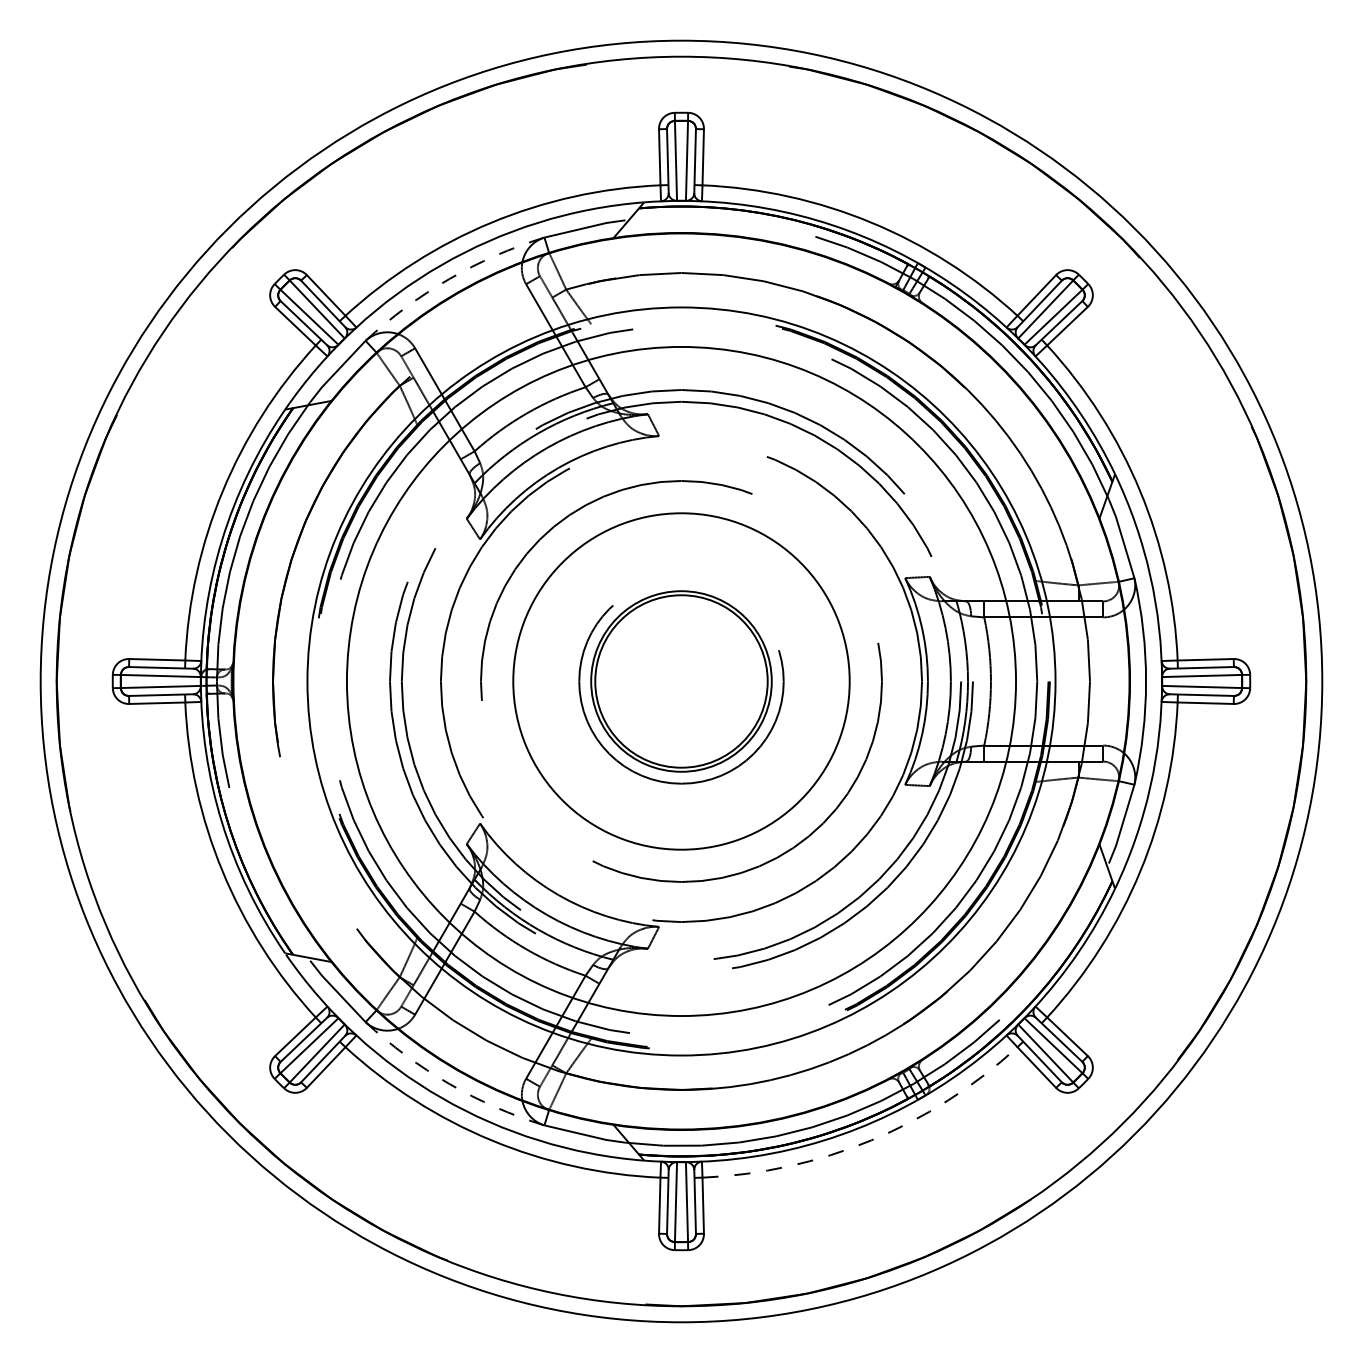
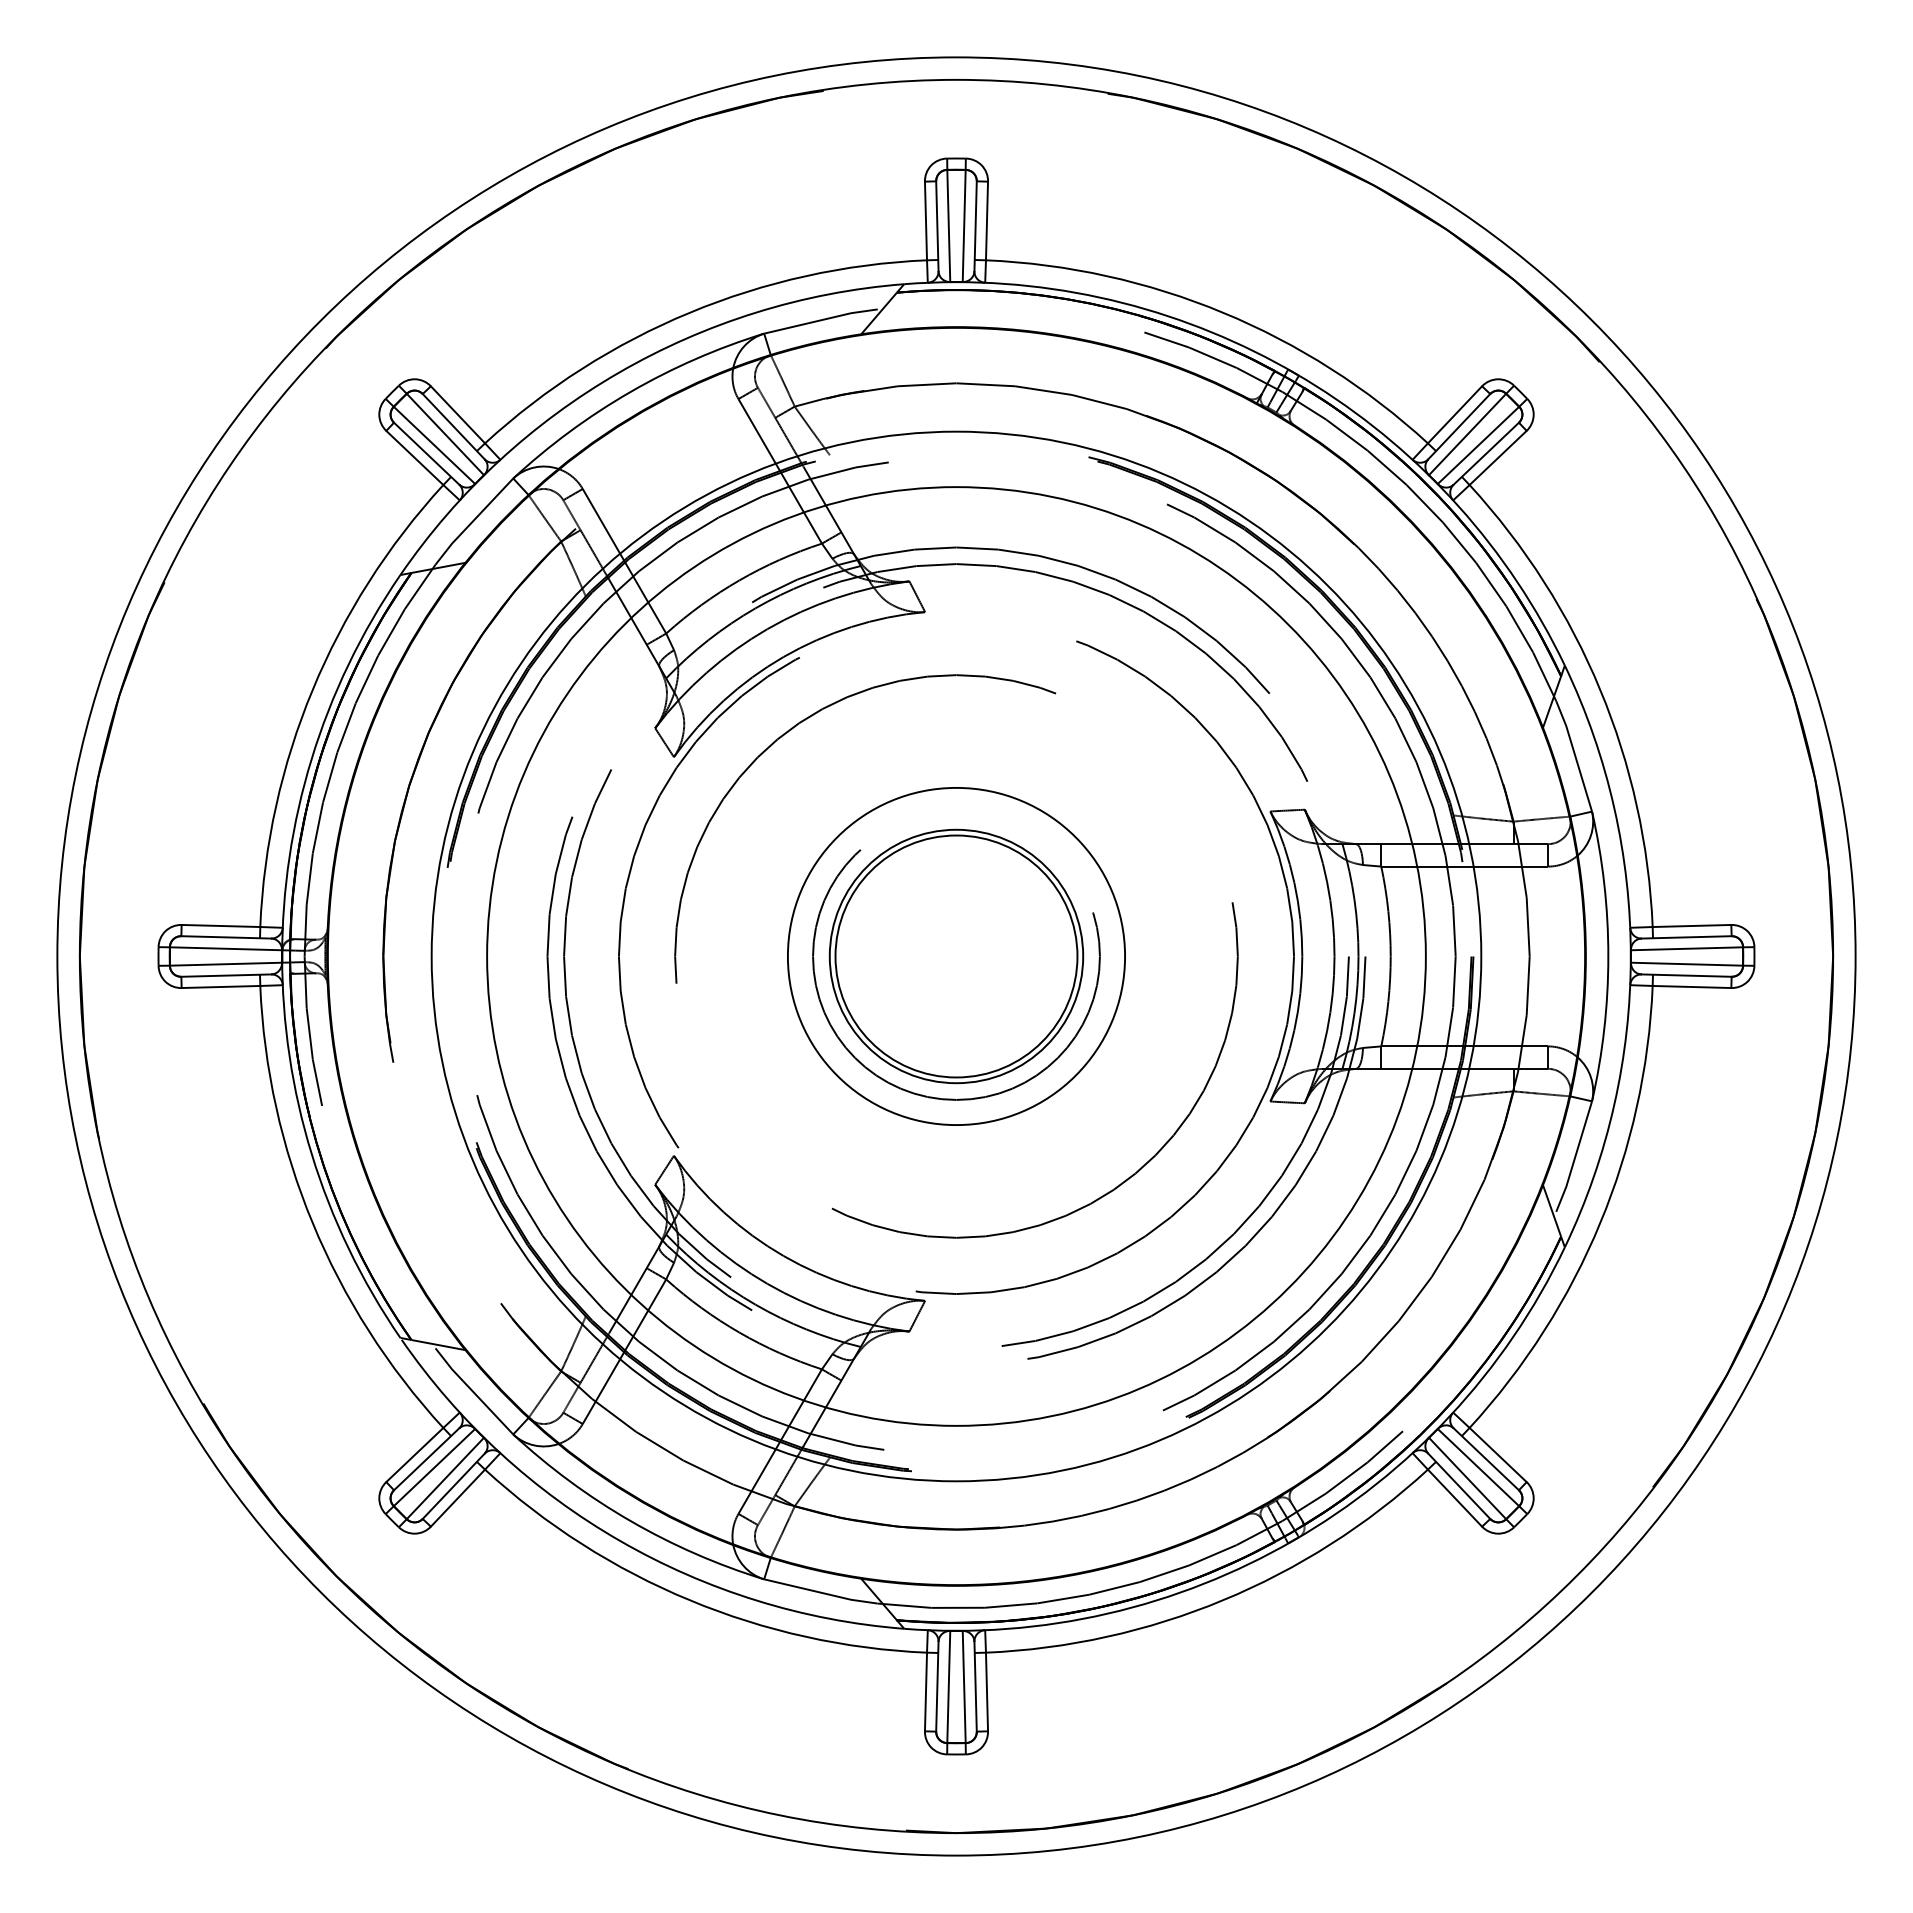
arc: (449, 278) -> (630, 391), dashed -> solid
circle: (681, 681) -> (956, 956), size x0.71
arc: (449, 1084) -> (630, 1521), dashed -> solid
arc: (871, 1140) -> (1223, 1600), dashed -> solid

